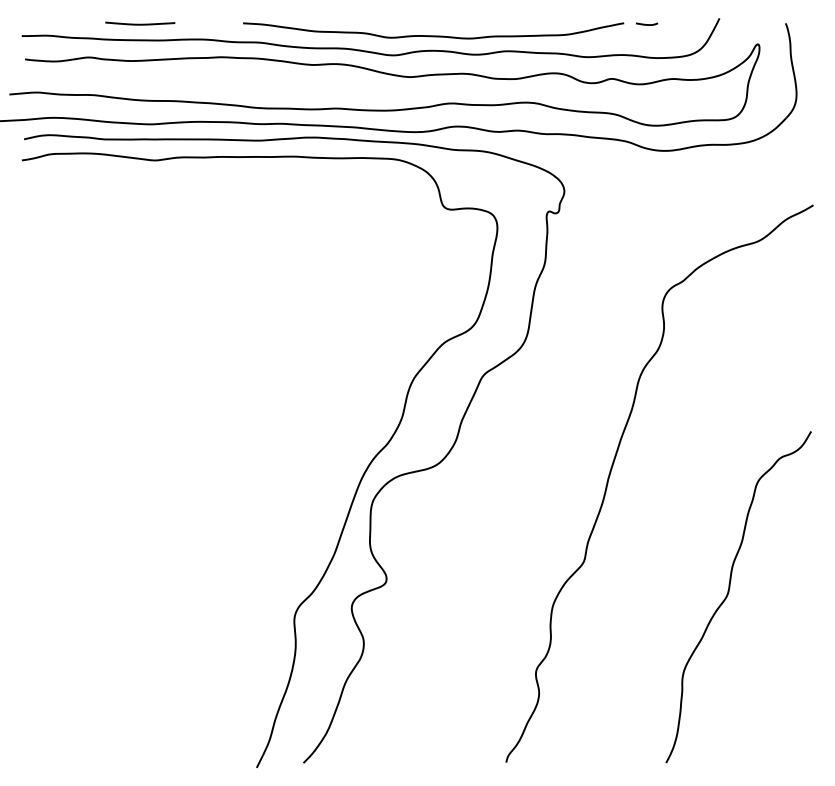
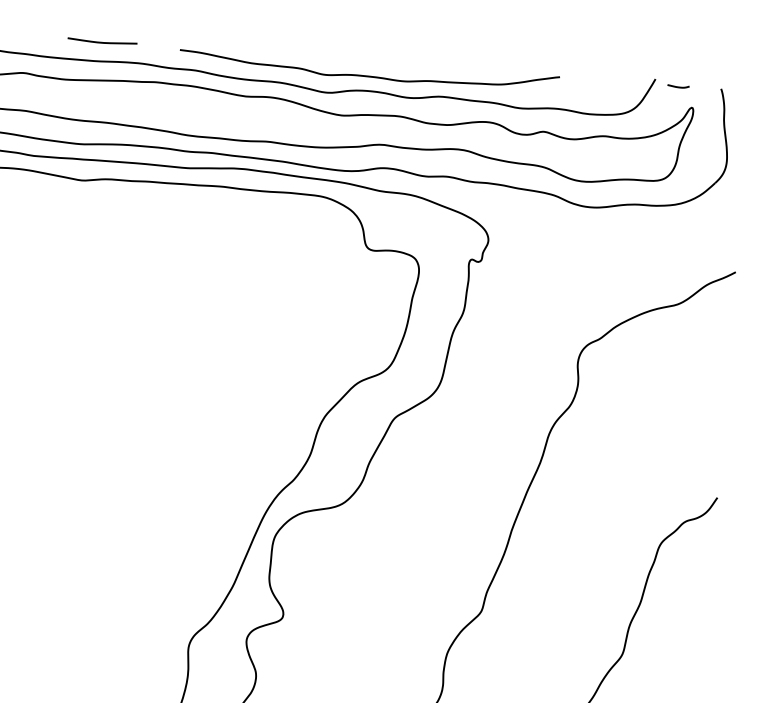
curve: (140, 23) -> (102, 41), moved
curve: (647, 24) -> (678, 86), moved

